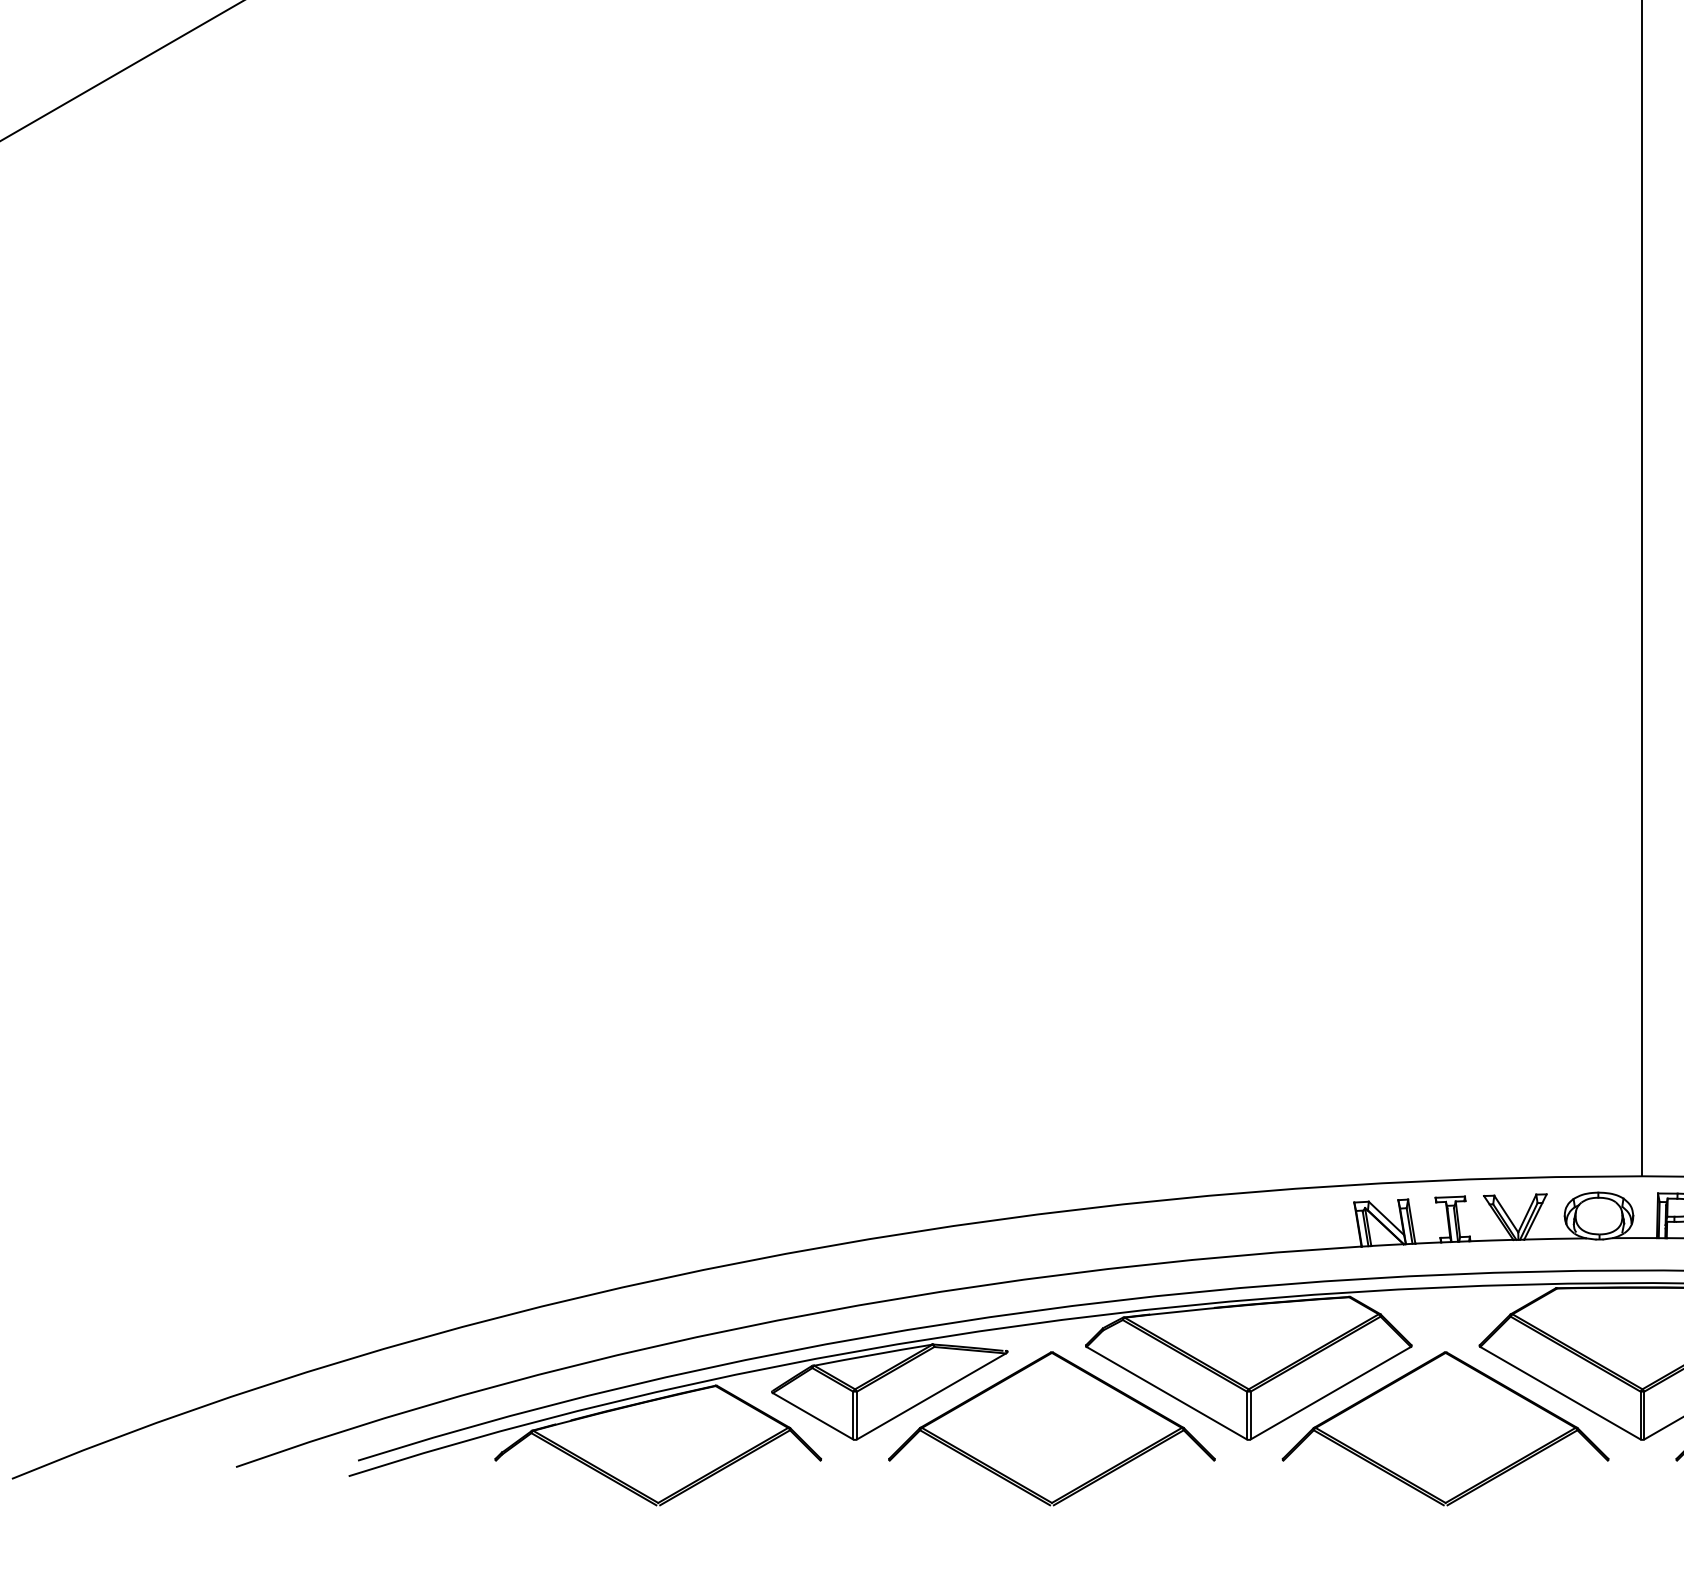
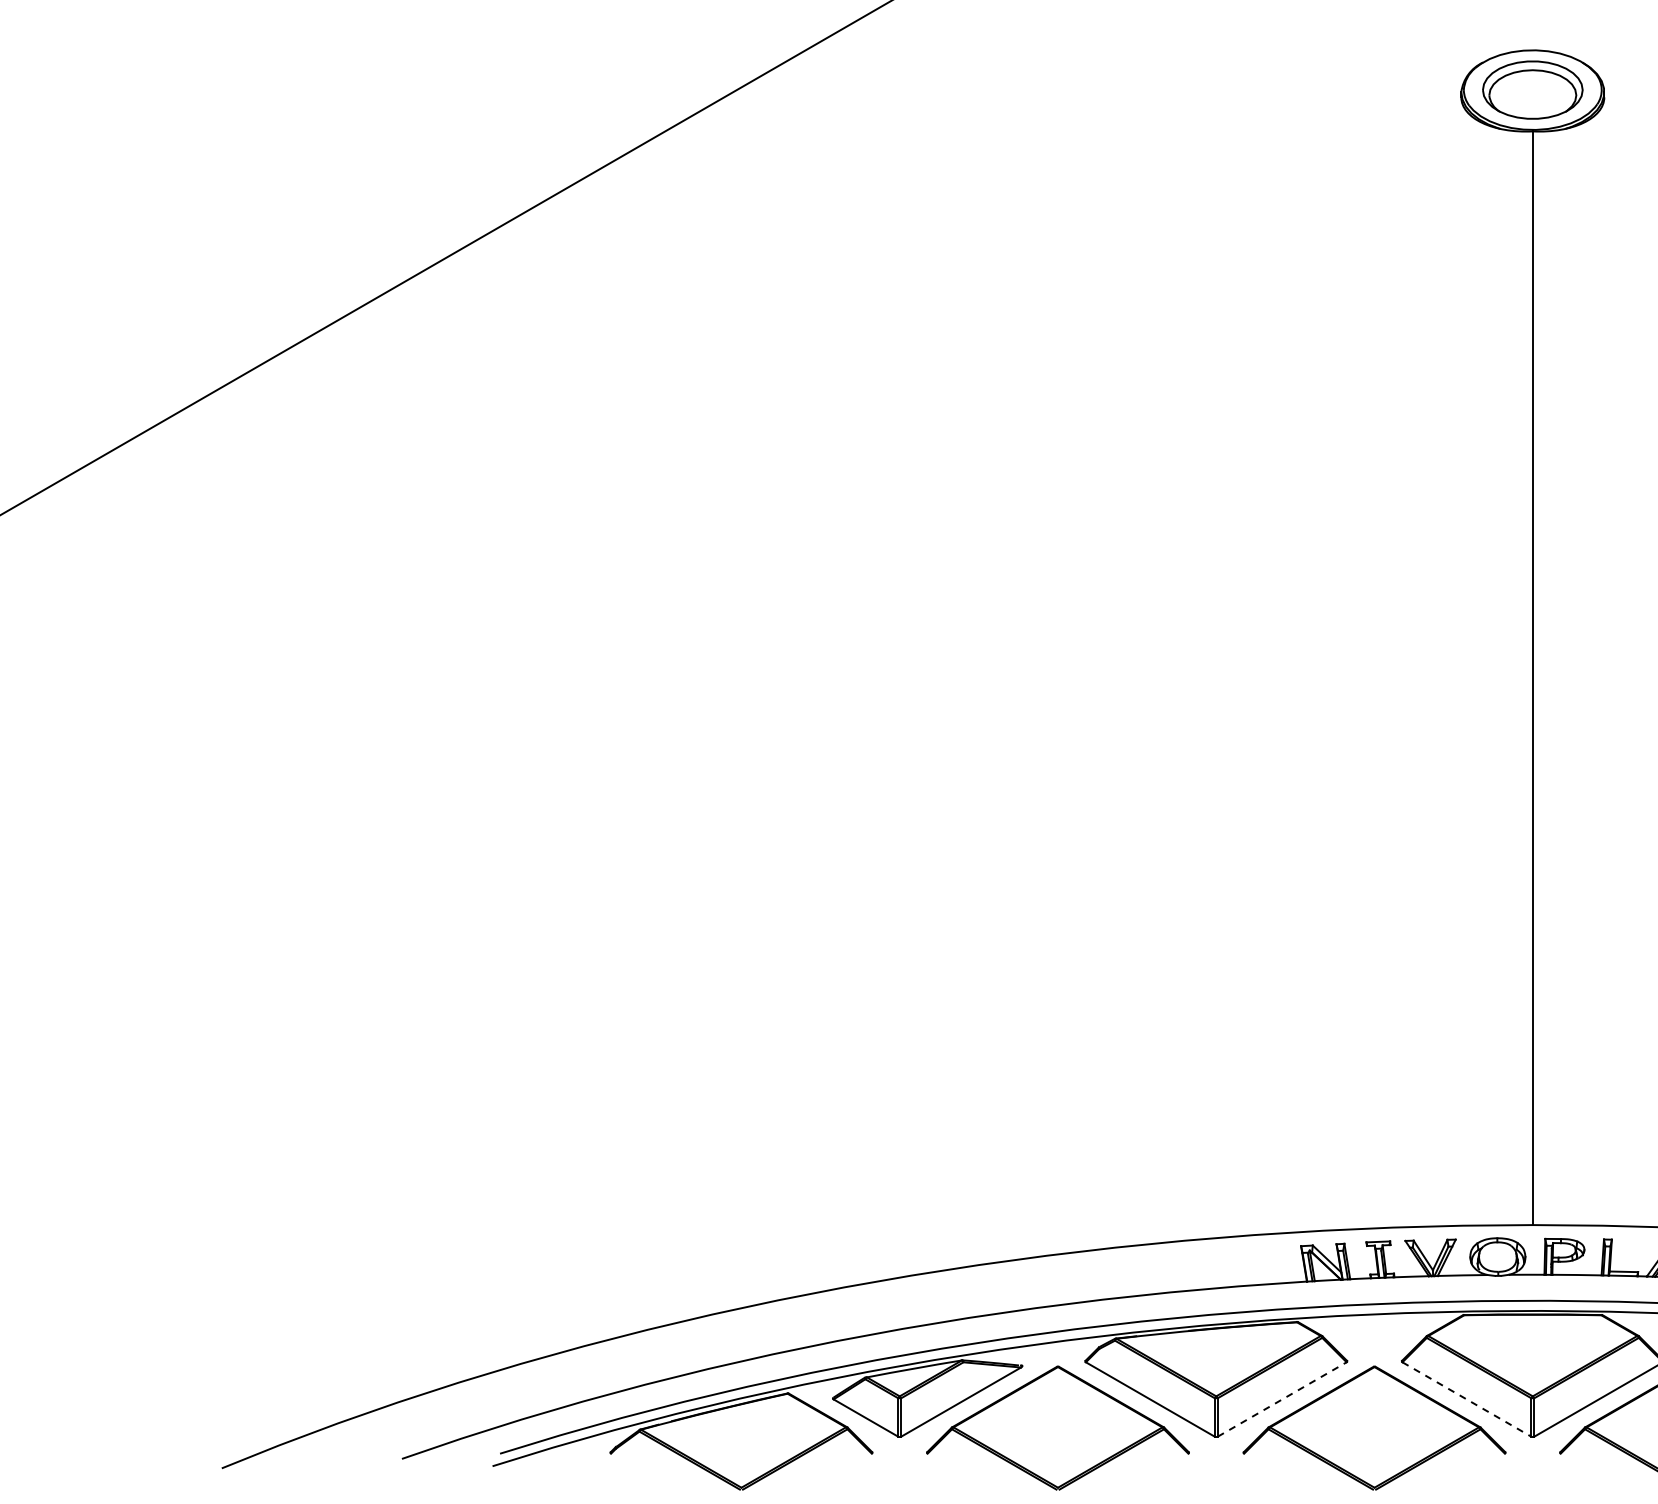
line: (1331, 1393) -> (1282, 1399), solid -> dashed
line: (1561, 1393) -> (1467, 1399), solid -> dashed

